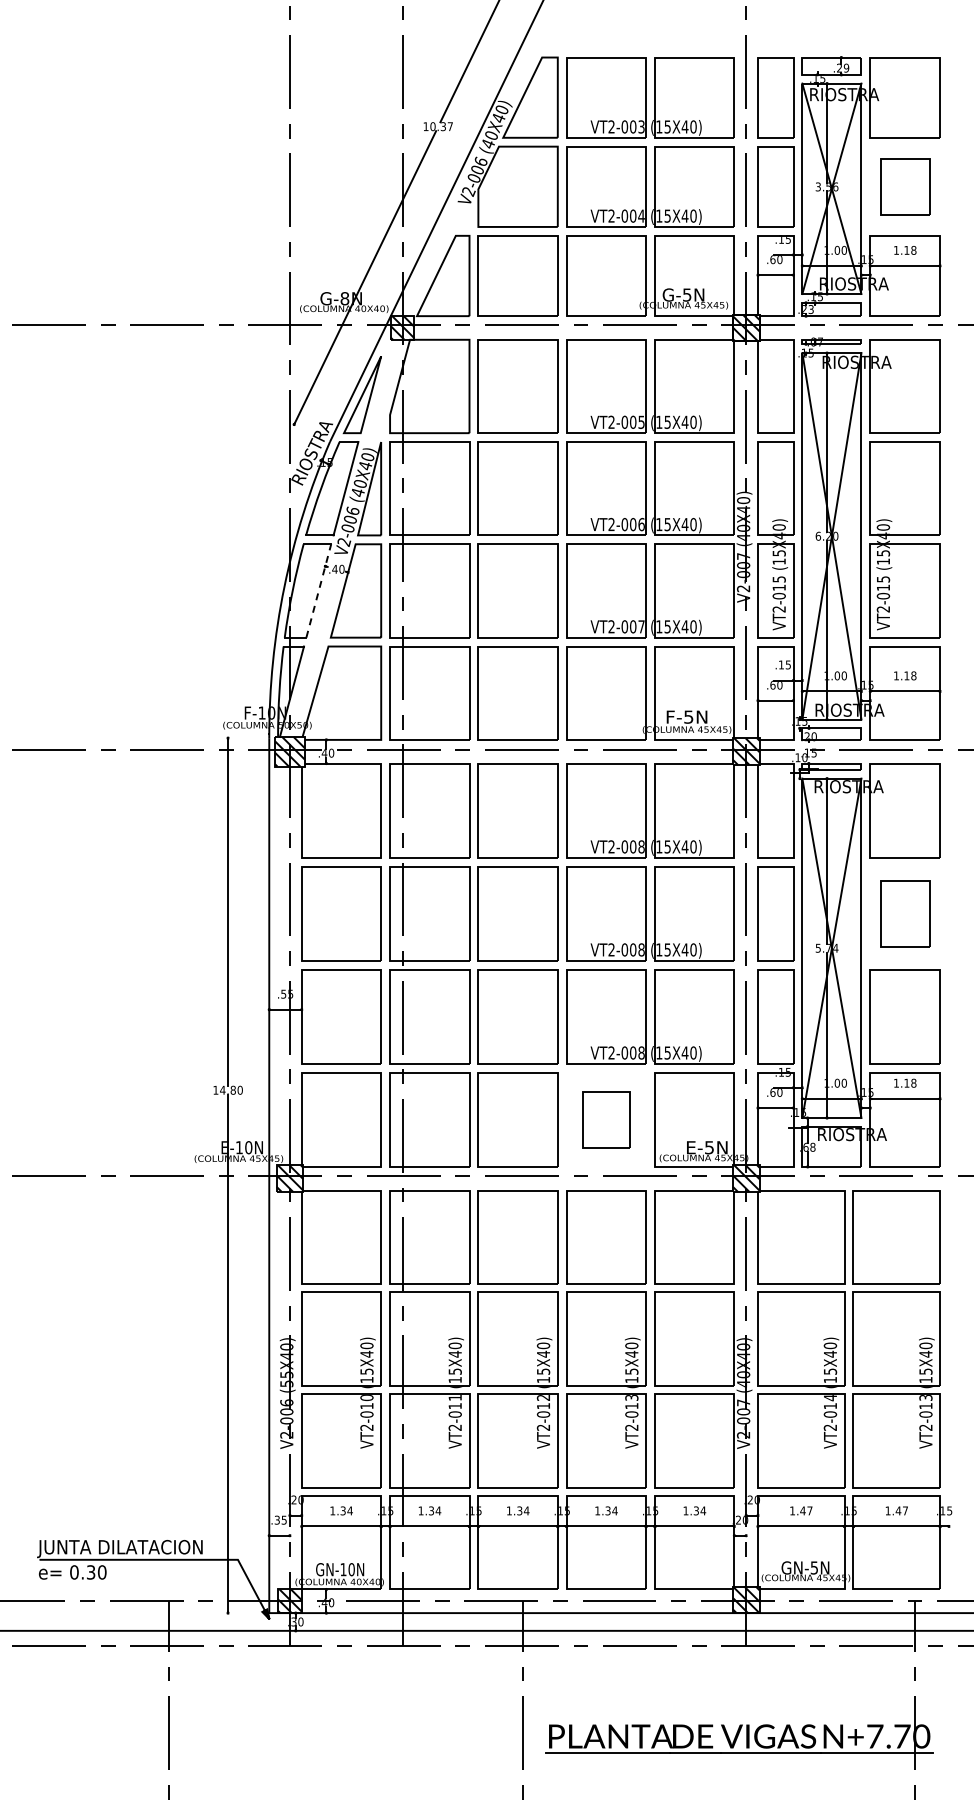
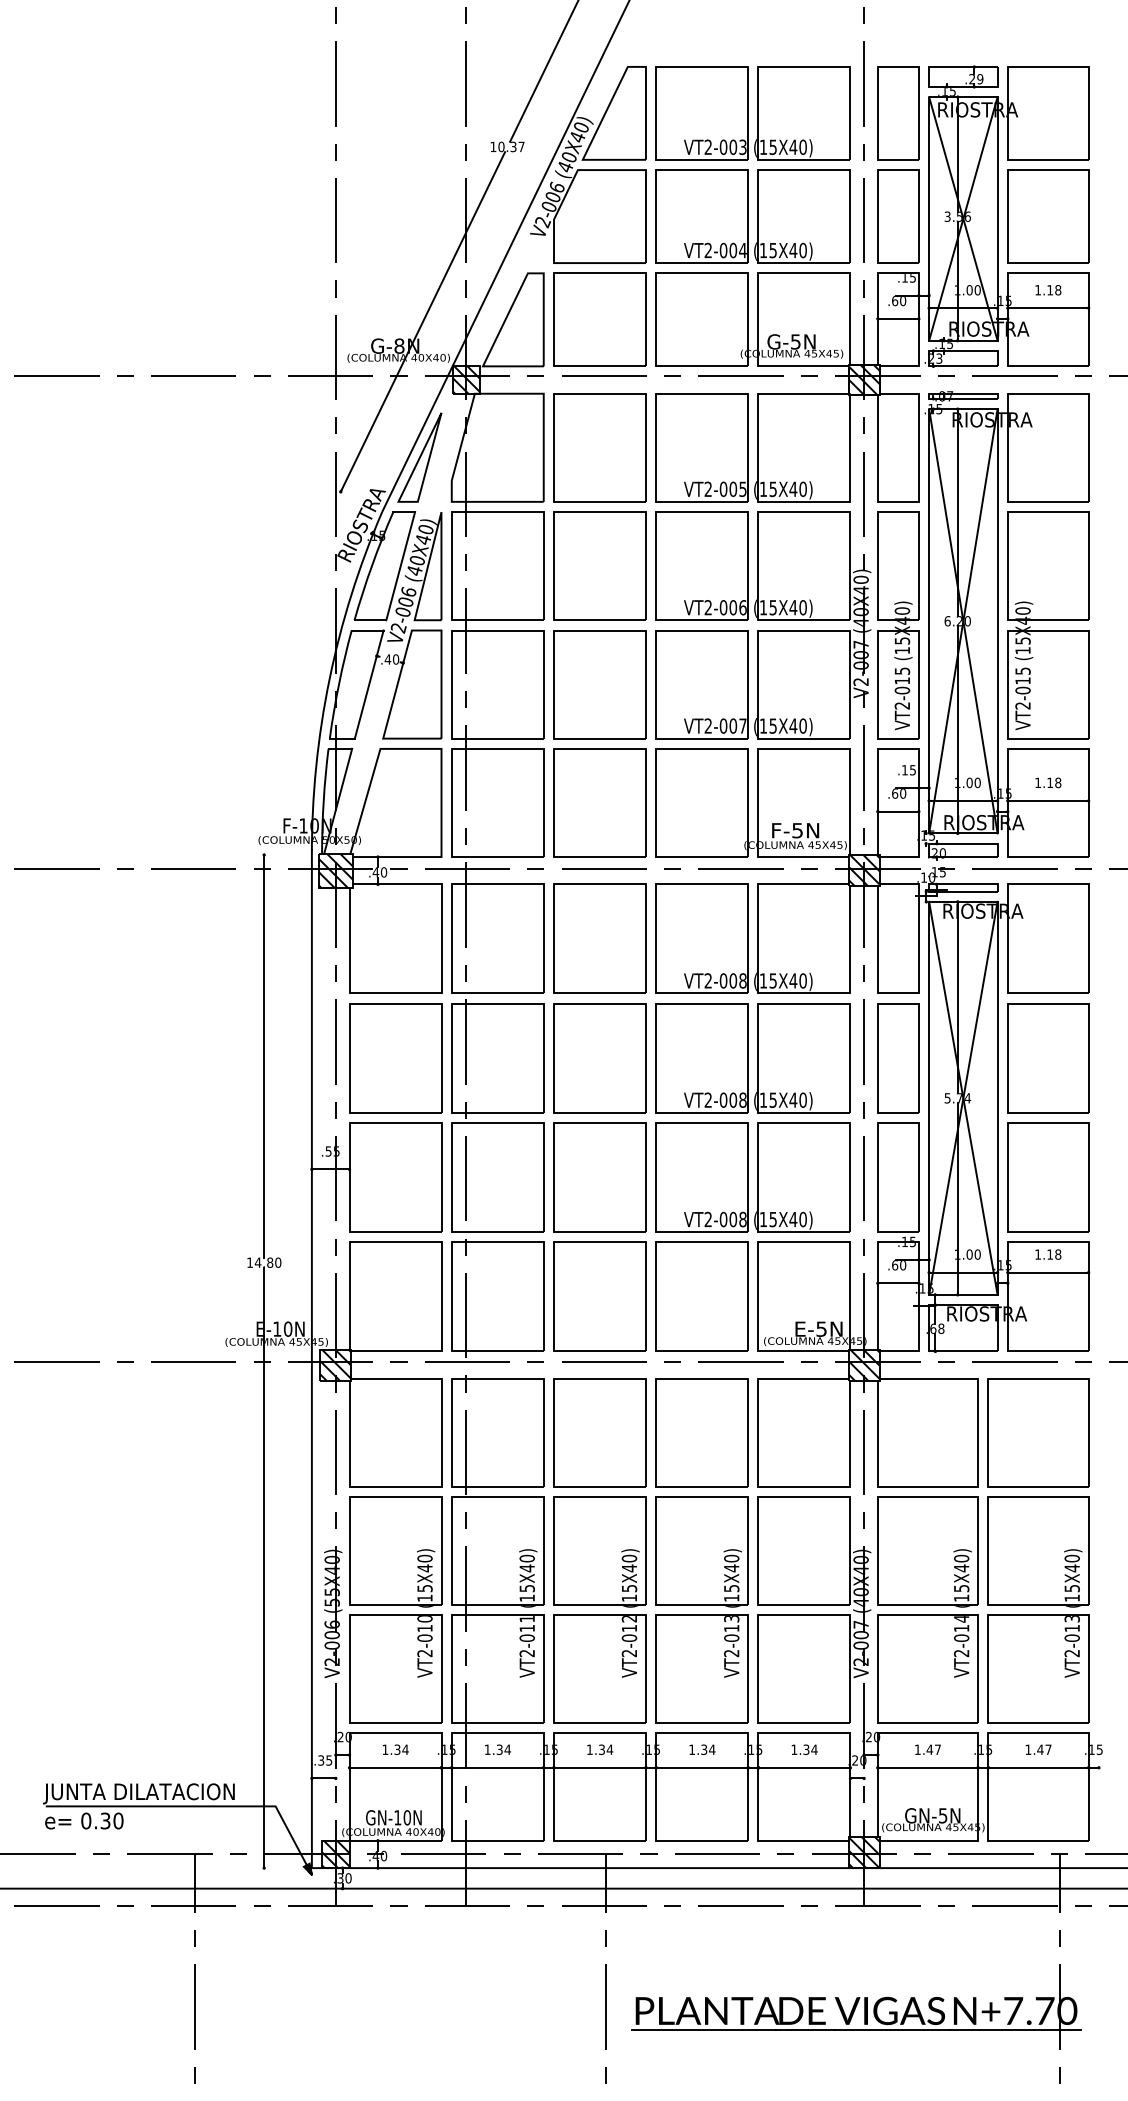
part: (904, 186) -> (1047, 216), size x1.43
line: (318, 590) -> (368, 684), dashed -> solid
part: (904, 913) -> (1047, 1058), size x1.43
part: (606, 1119) -> (702, 1296), size x1.67

